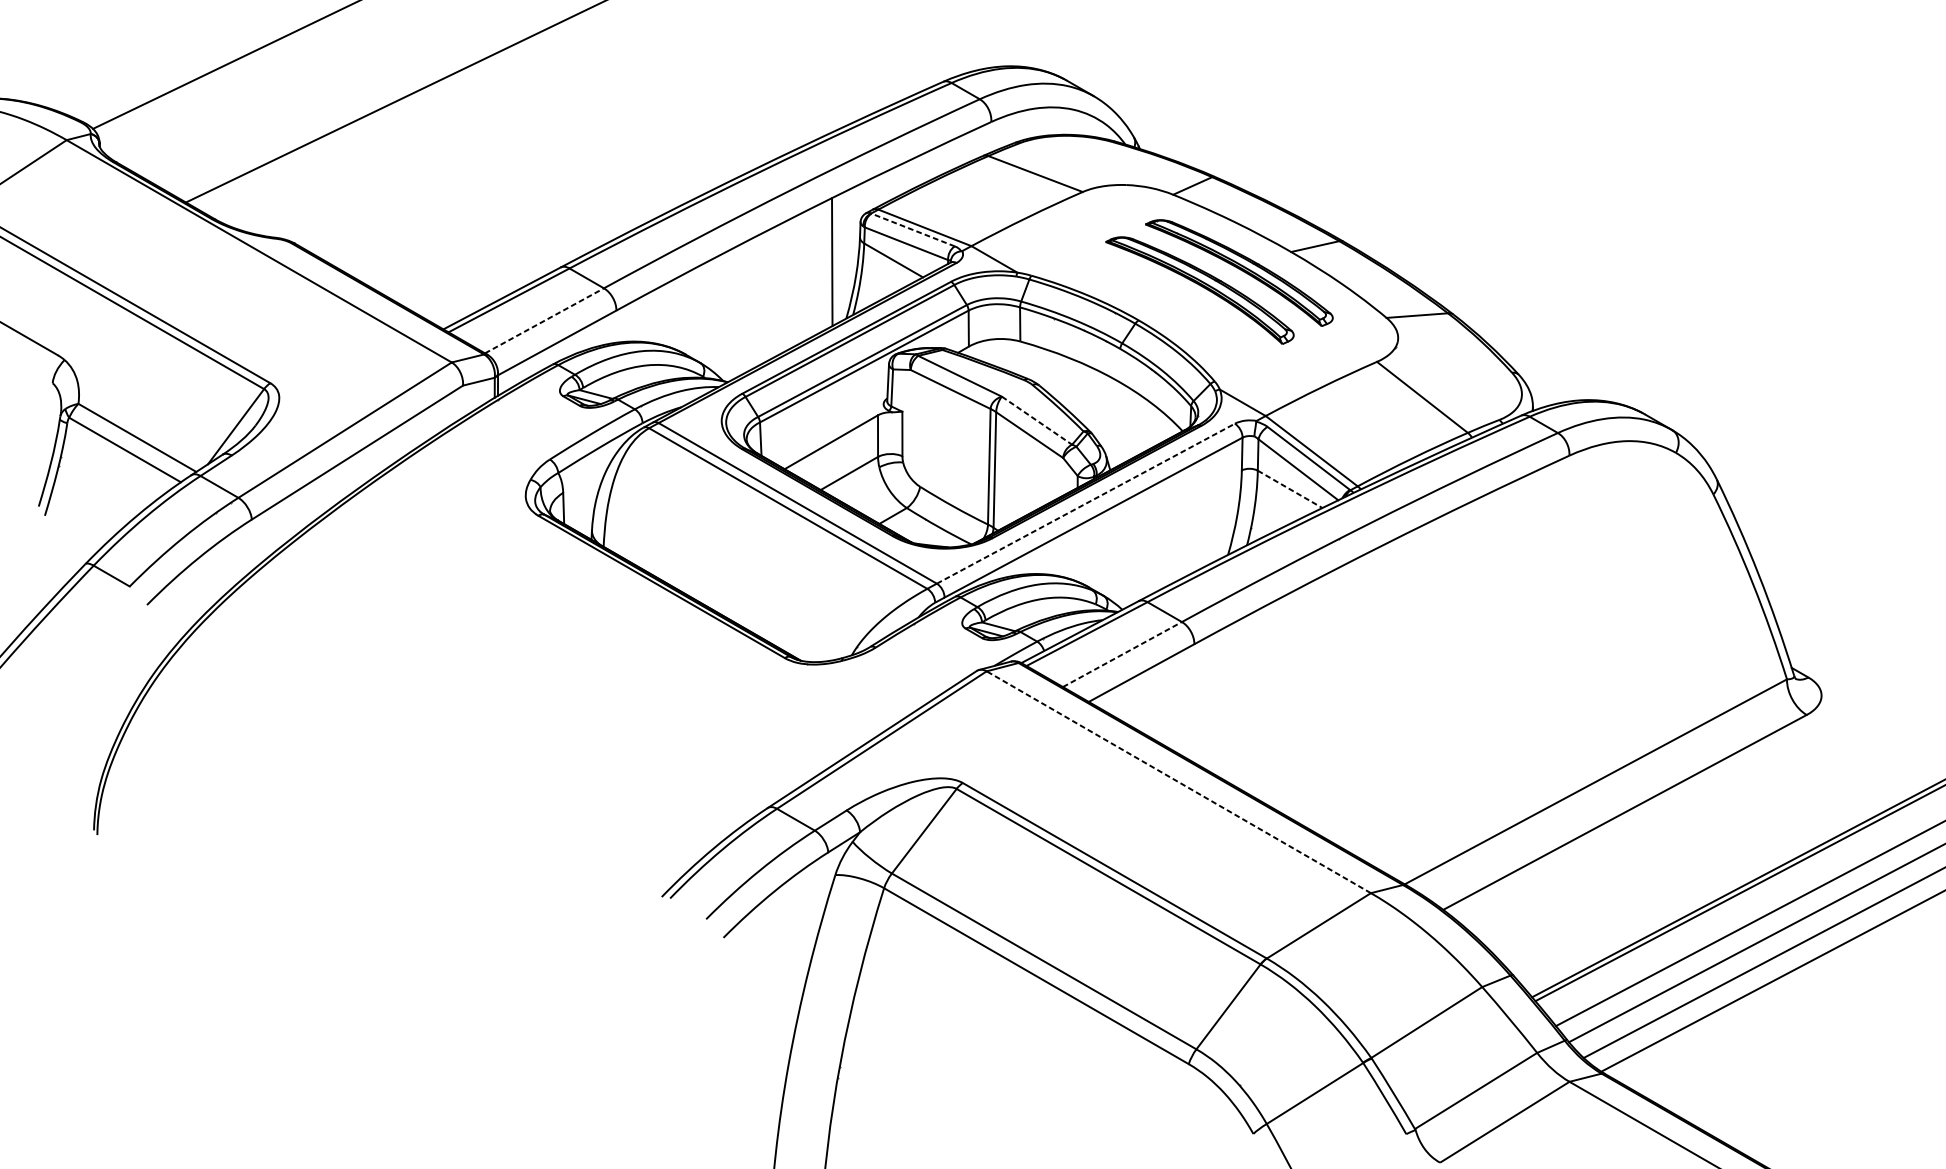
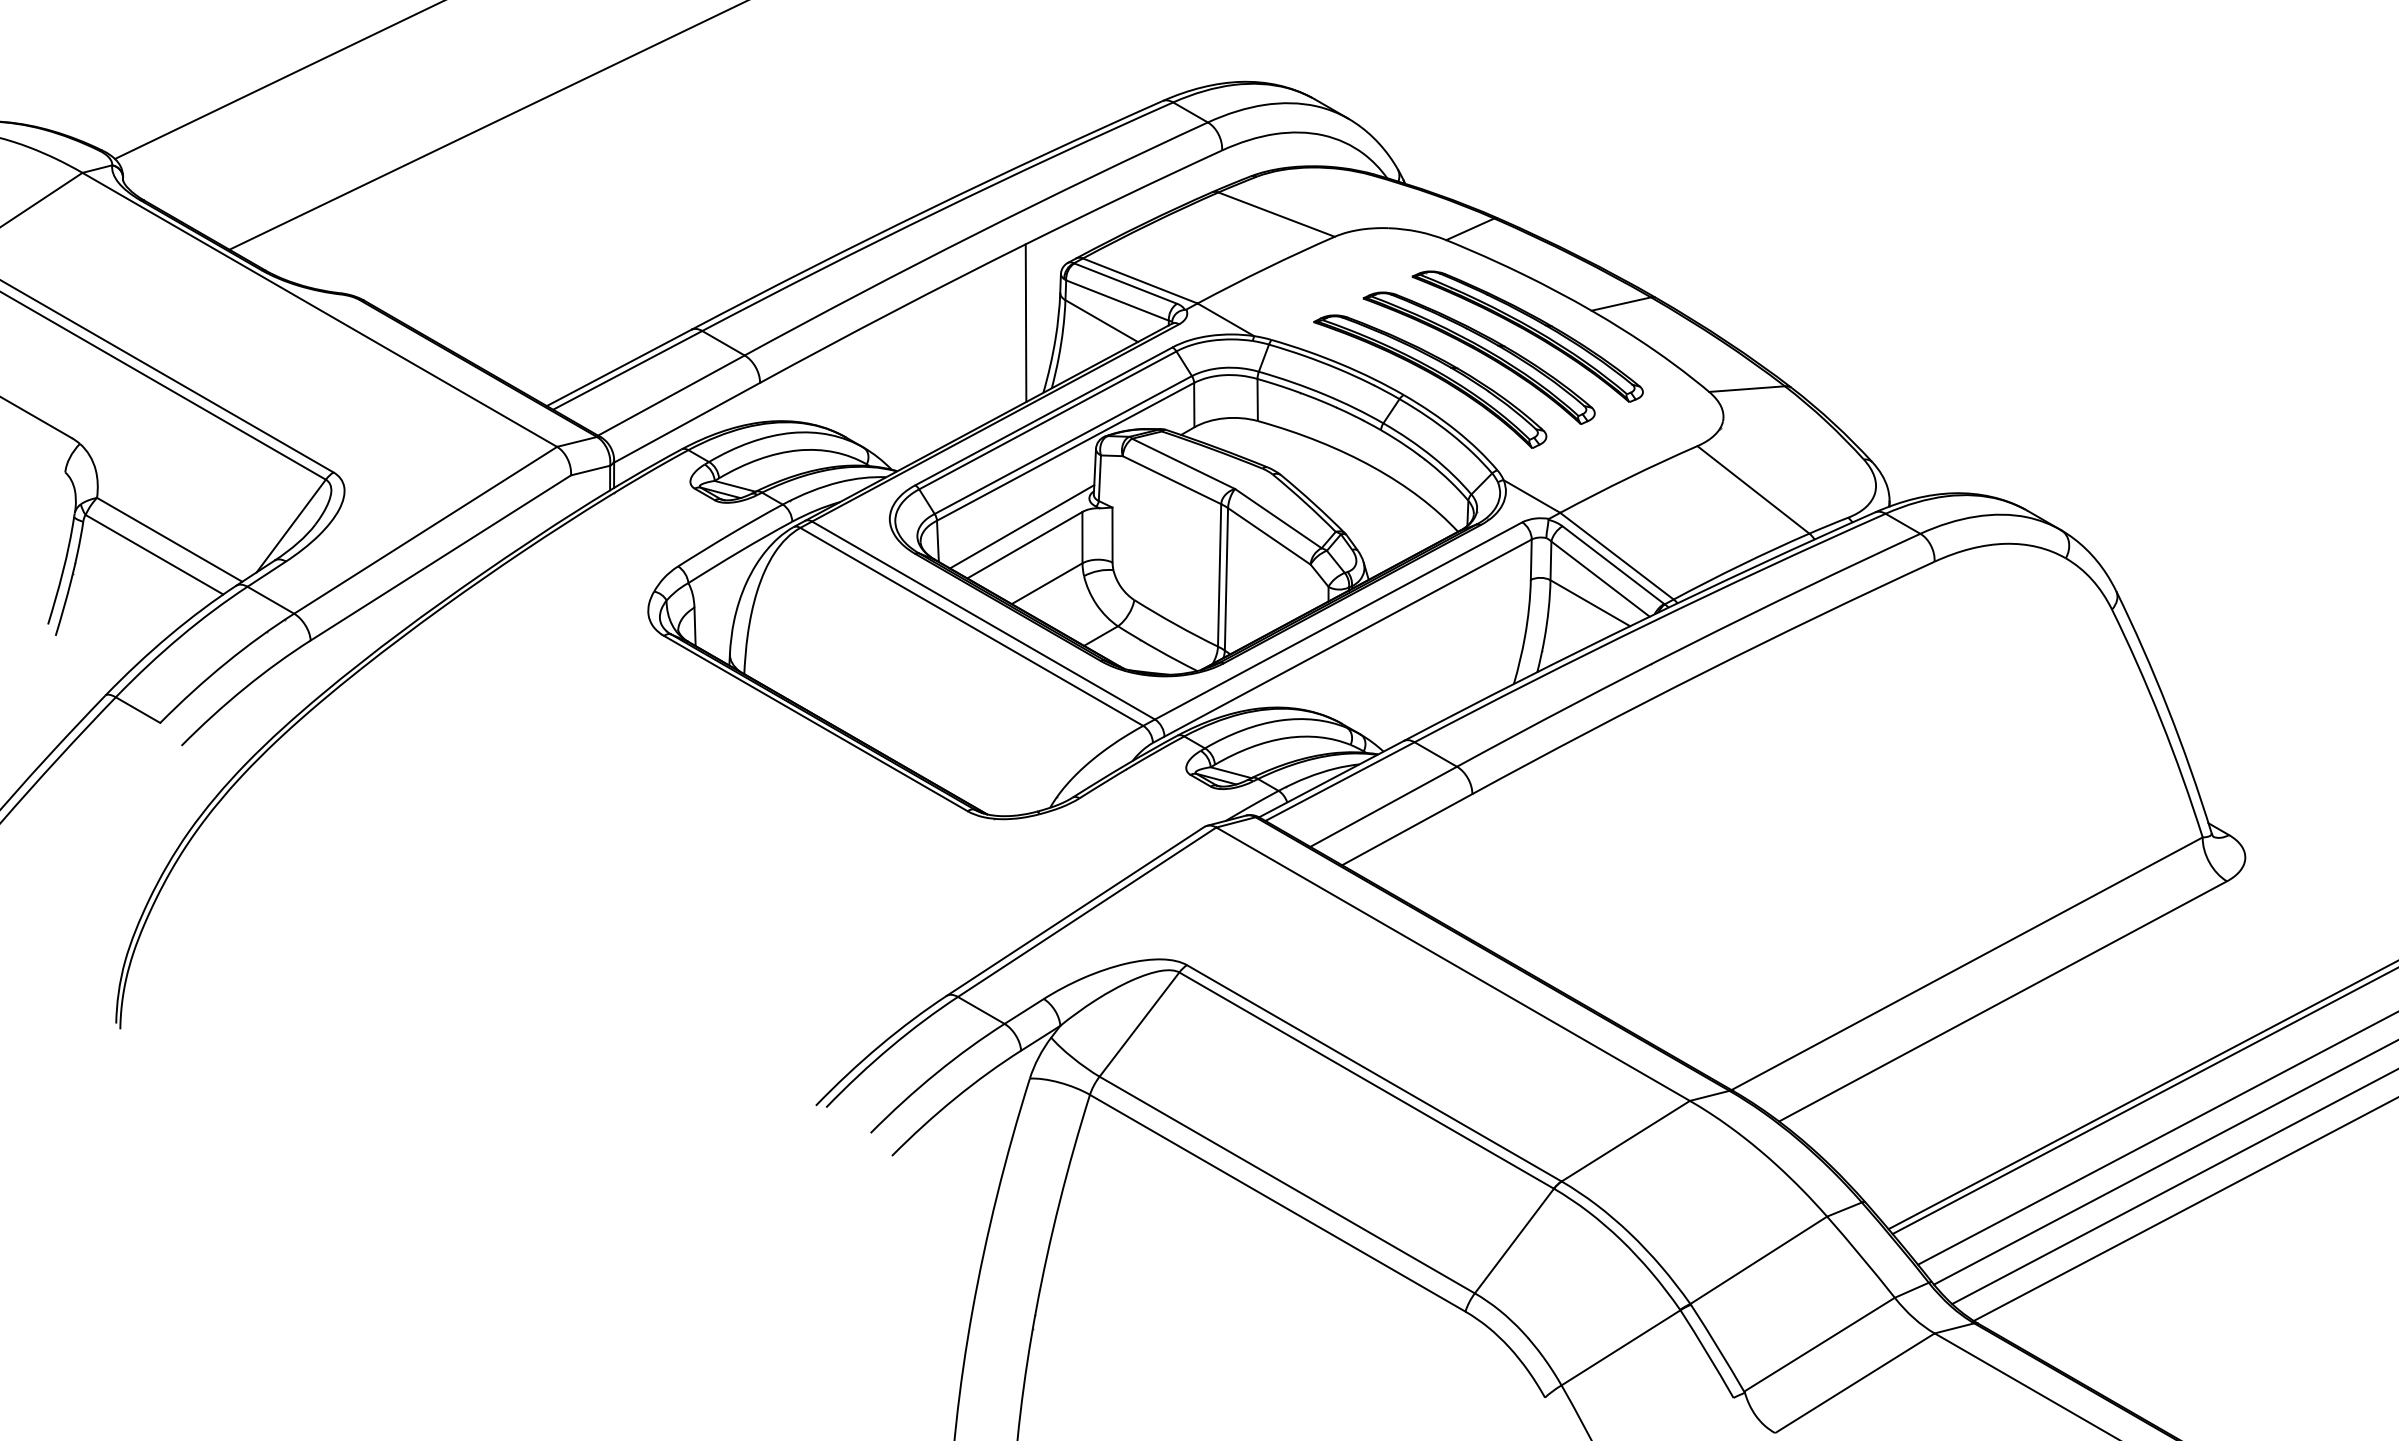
line: (912, 229) -> (1125, 283), dashed -> solid
part: (1162, 304) -> (1432, 375), added
line: (544, 320) -> (671, 395), dashed -> solid
line: (1037, 420) -> (1278, 518), dashed -> solid
line: (828, 427) -> (1021, 526), added
line: (1290, 489) -> (1590, 603), dashed -> solid
line: (1086, 503) -> (1339, 620), dashed -> solid
line: (1122, 654) -> (1383, 806), dashed -> solid
line: (1178, 781) -> (1452, 963), dashed -> solid

